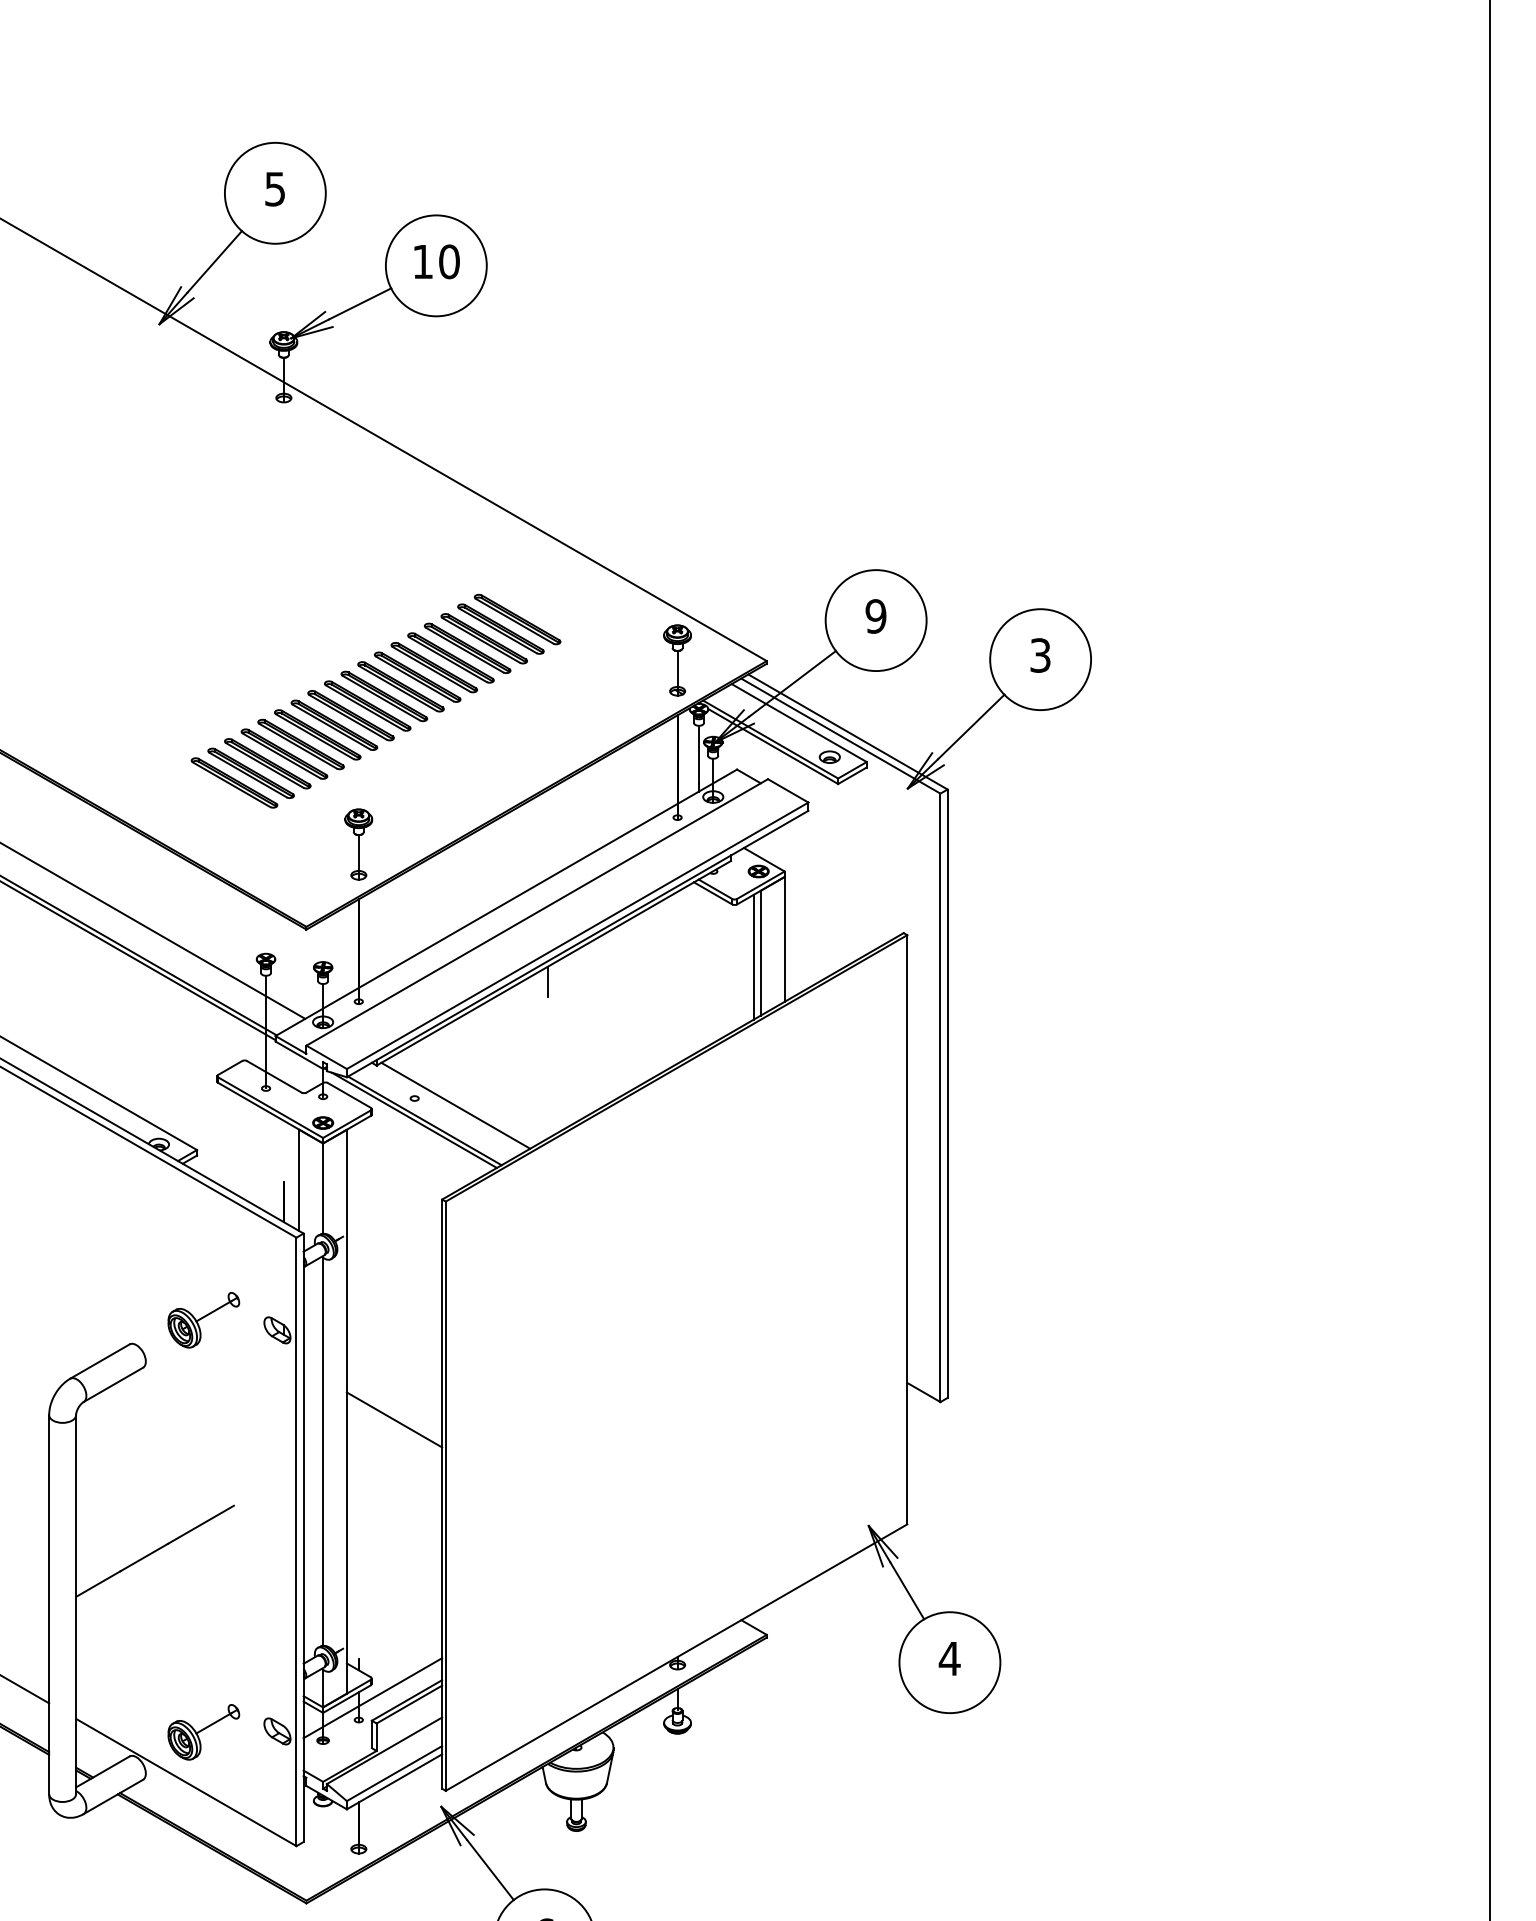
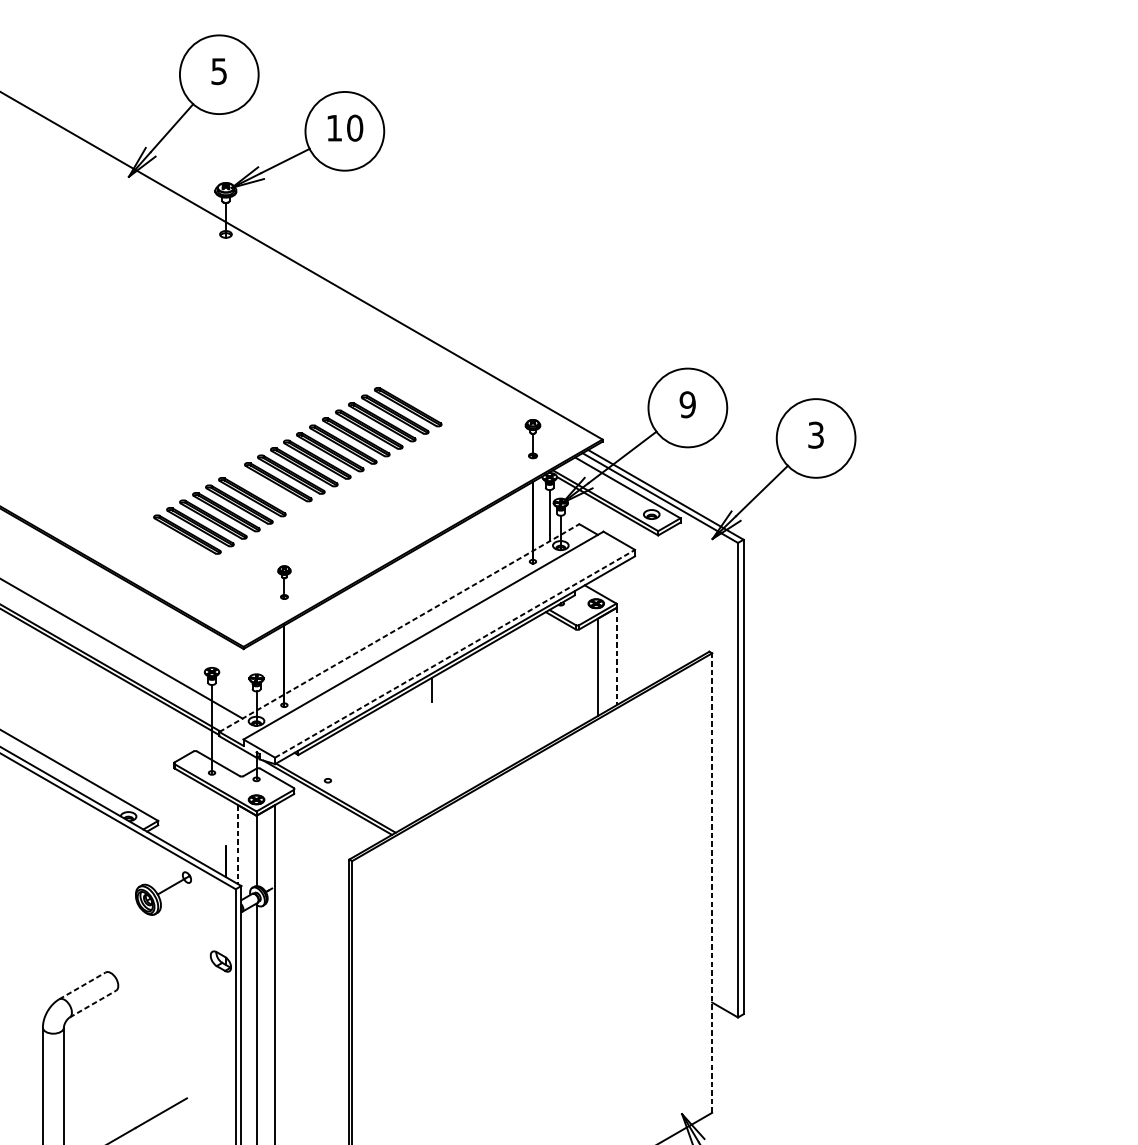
part: (677, 660) -> (532, 439), size x0.7
part: (334, 724) -> (265, 489), removed
part: (358, 844) -> (284, 582), size x0.6
line: (506, 902) -> (399, 627), solid -> dashed
line: (578, 935) -> (455, 653), solid -> dashed
line: (784, 939) -> (616, 656), solid -> dashed
line: (753, 956) -> (592, 669), removed
line: (455, 1105) -> (359, 786), removed
line: (299, 1180) -> (238, 844), solid -> dashed
line: (907, 1229) -> (712, 882), solid -> dashed
part: (203, 1320) -> (163, 893), moved
line: (100, 1361) -> (82, 985), solid -> dashed
line: (113, 1384) -> (93, 1003), solid -> dashed
line: (394, 1419) -> (312, 1031), removed

